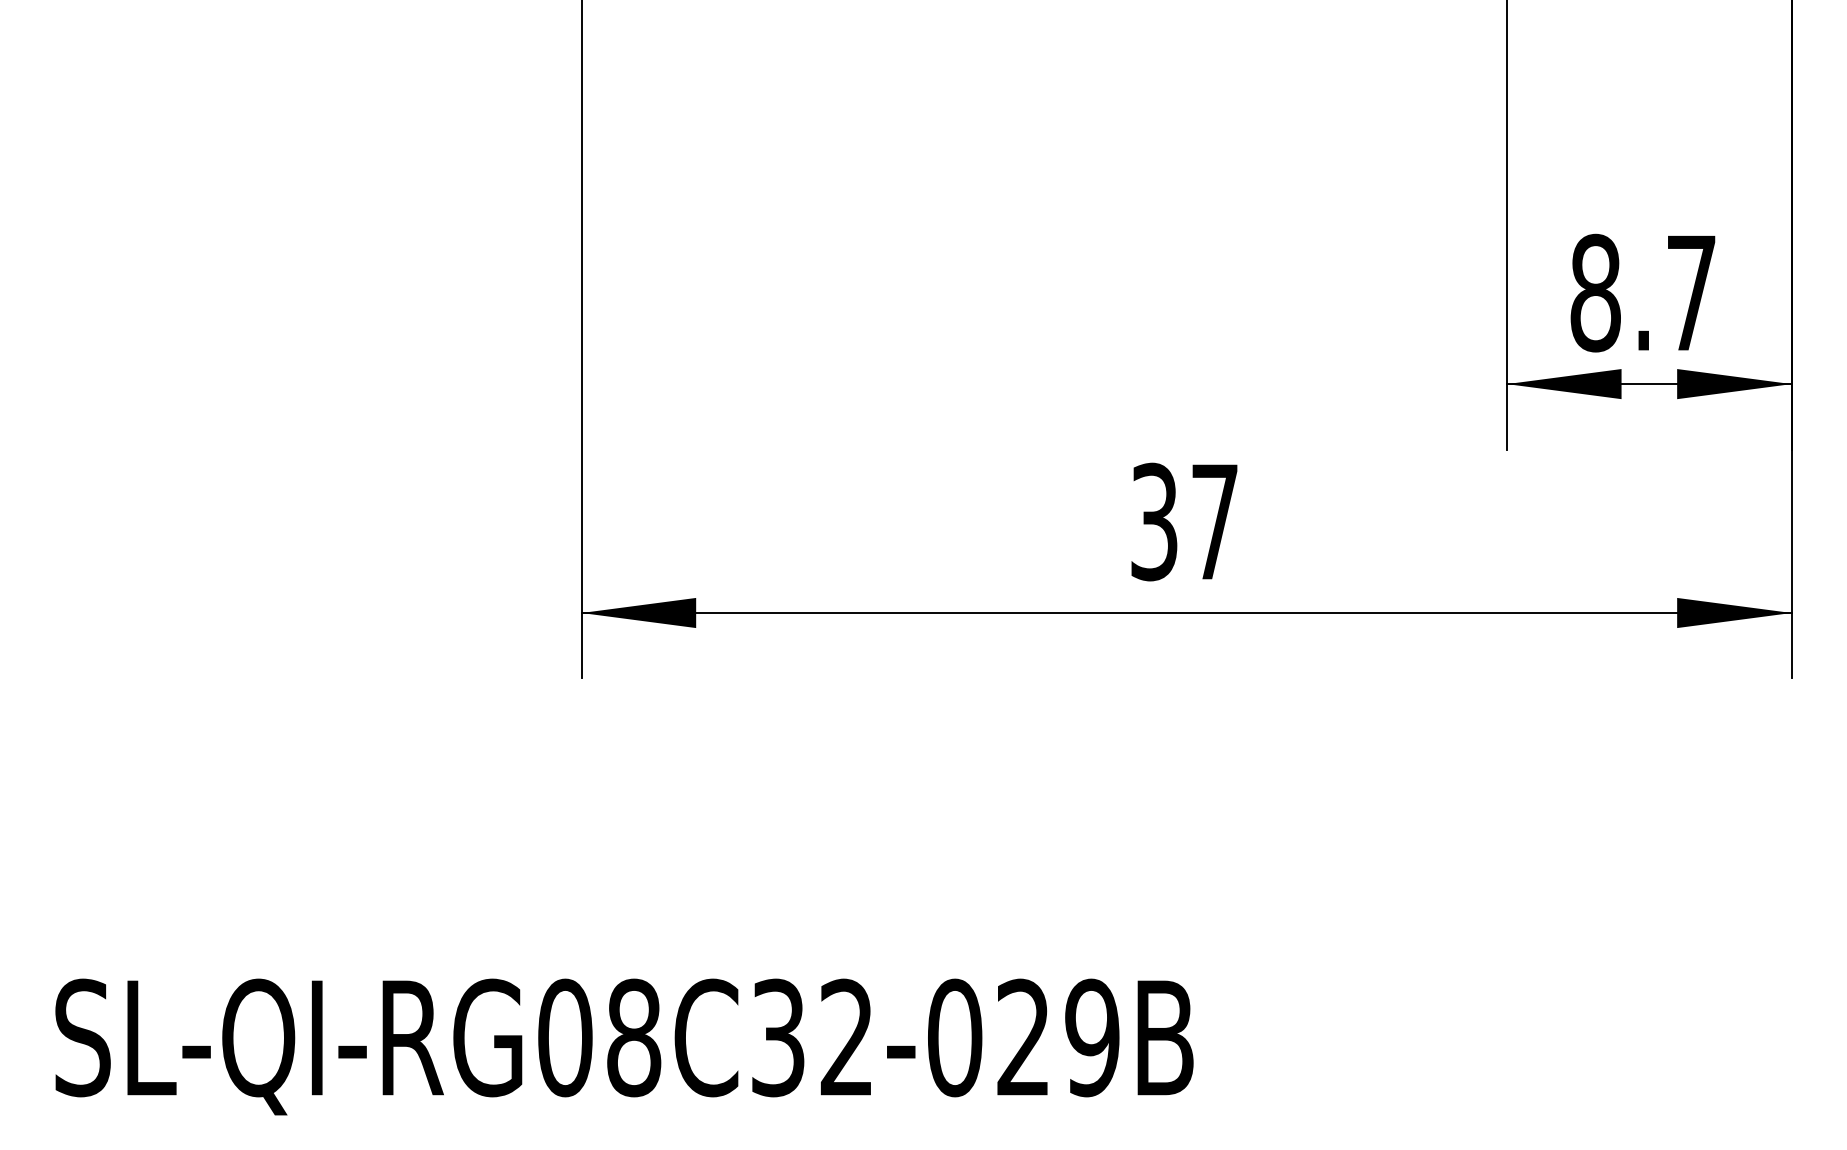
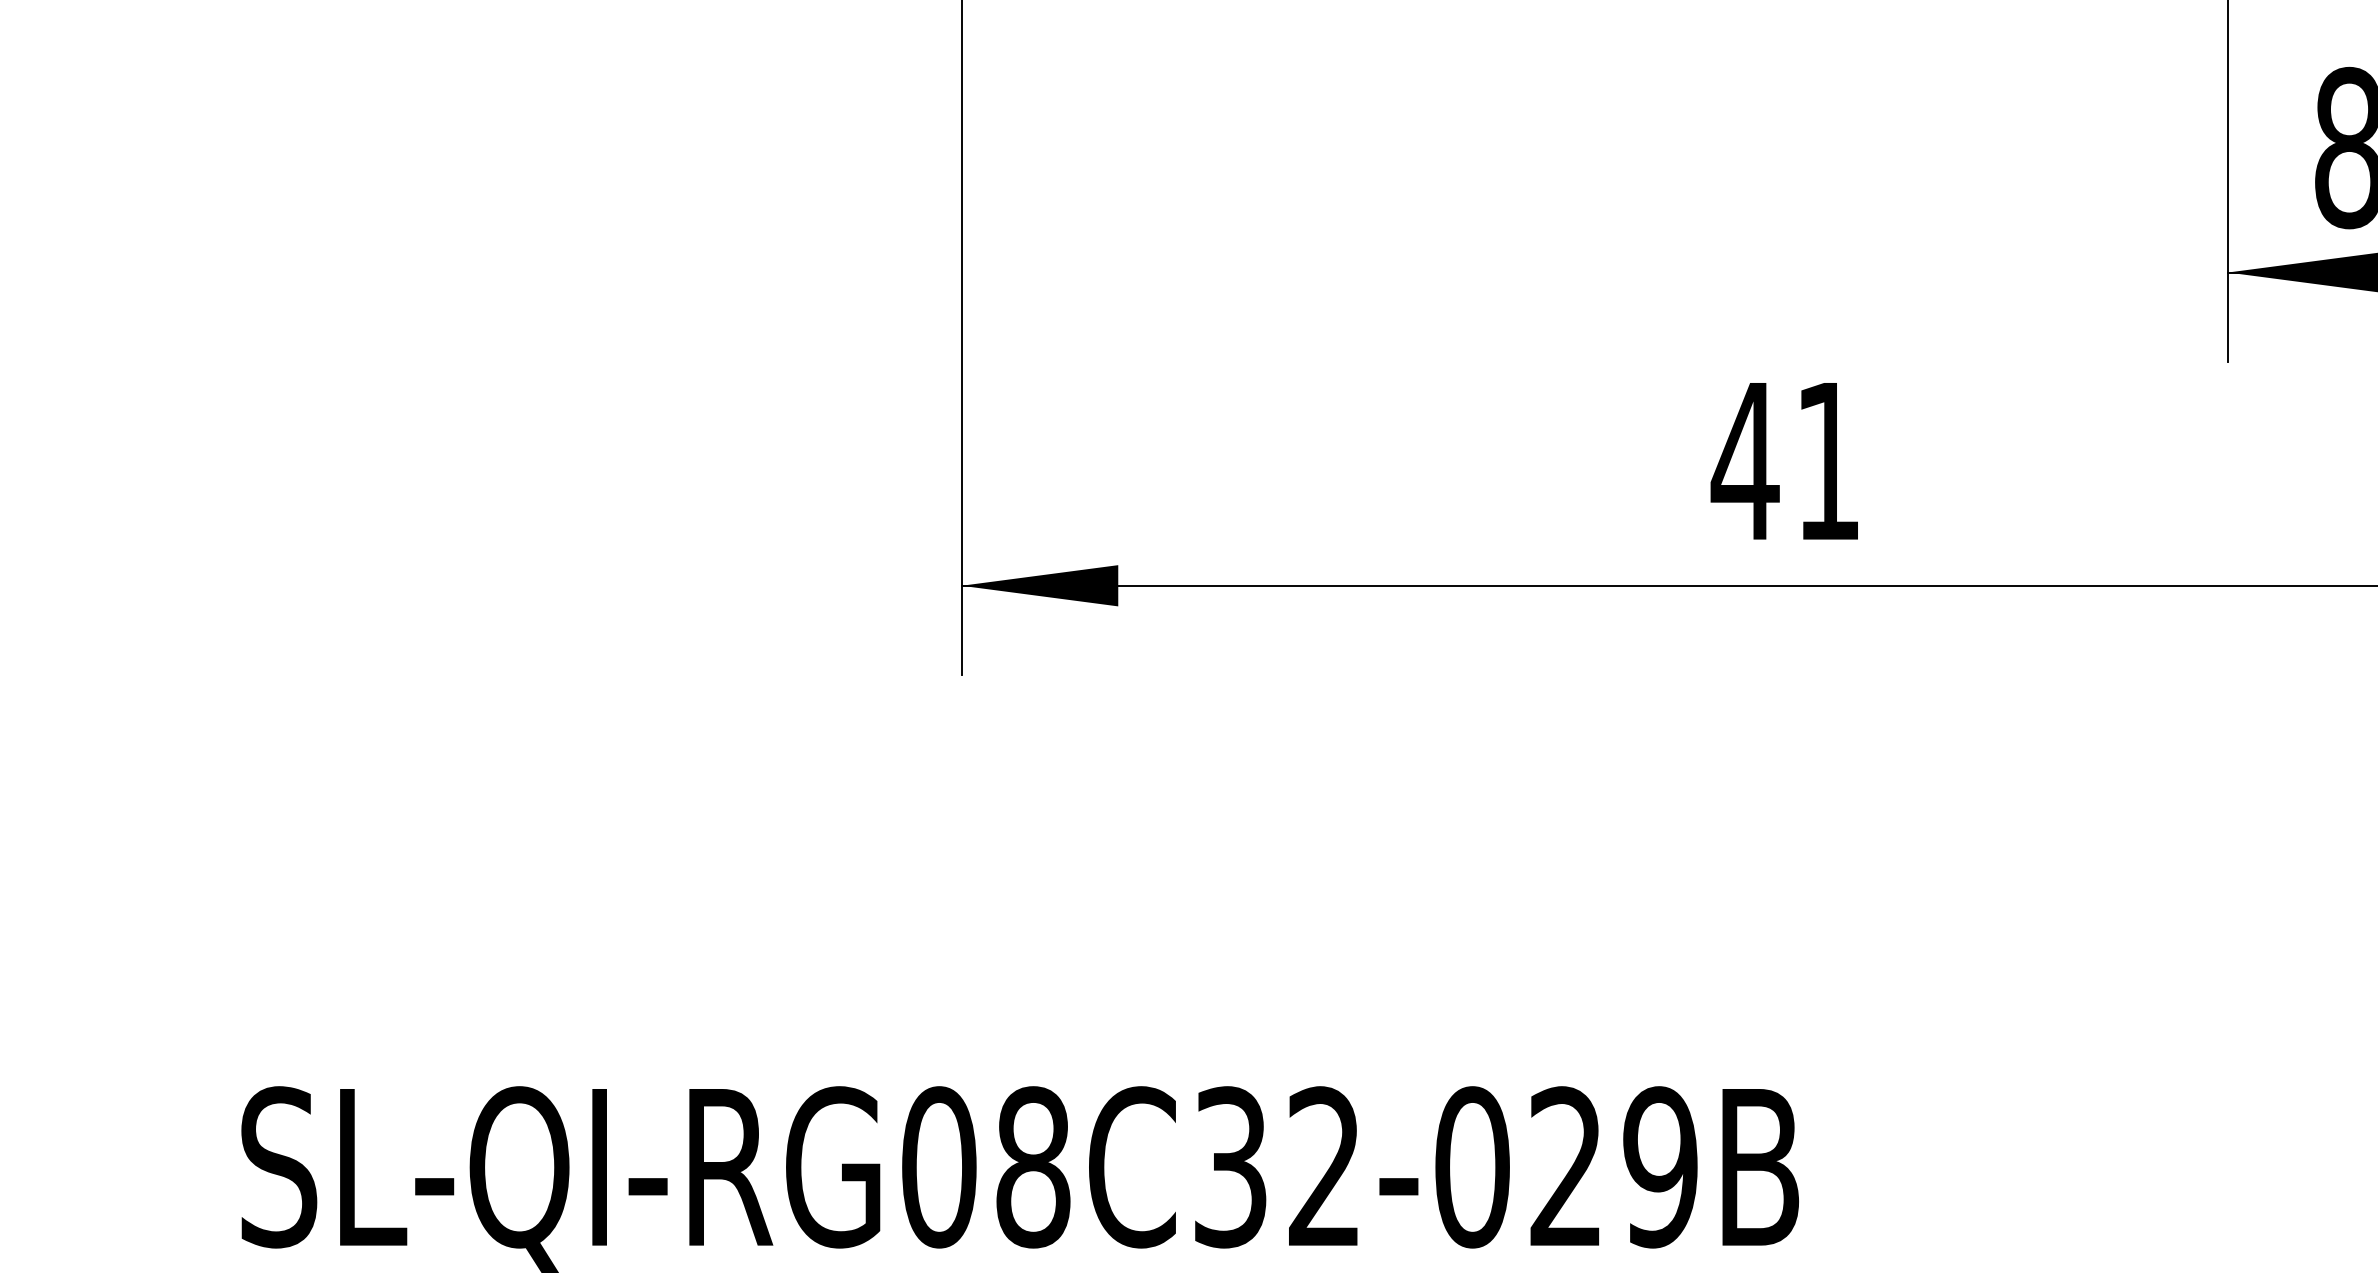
text: (1183, 521) -> (1785, 460), 37 -> 41

